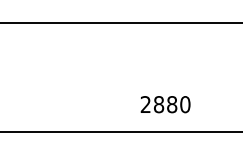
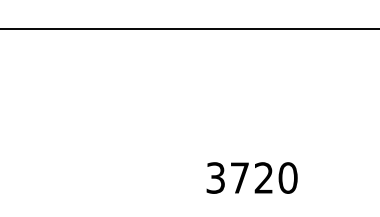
text: (158, 104) -> (238, 177), 2880 -> 3720

